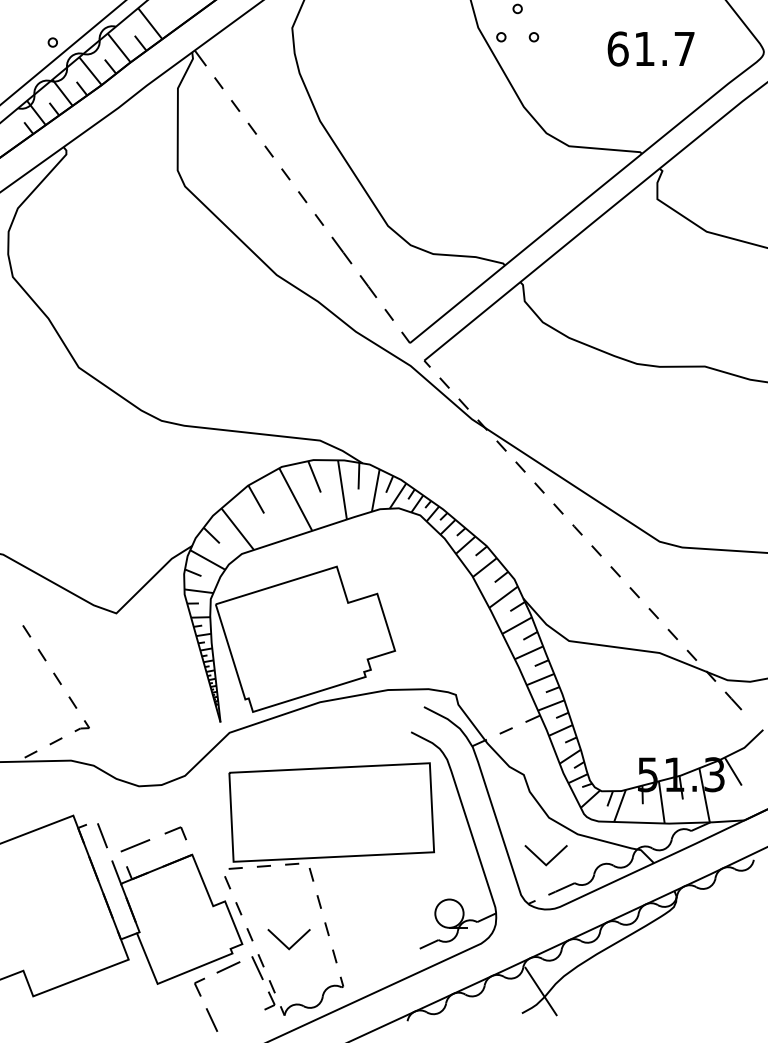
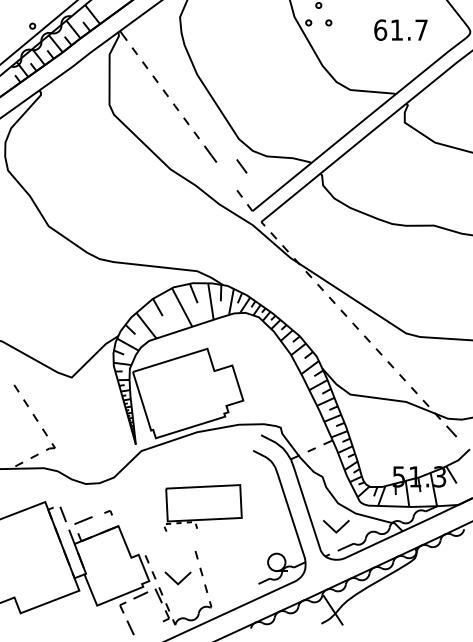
line: (367, 286) -> (241, 166), moved
part: (330, 824) -> (203, 507), size x0.6
part: (176, 832) -> (108, 512), size x0.6

